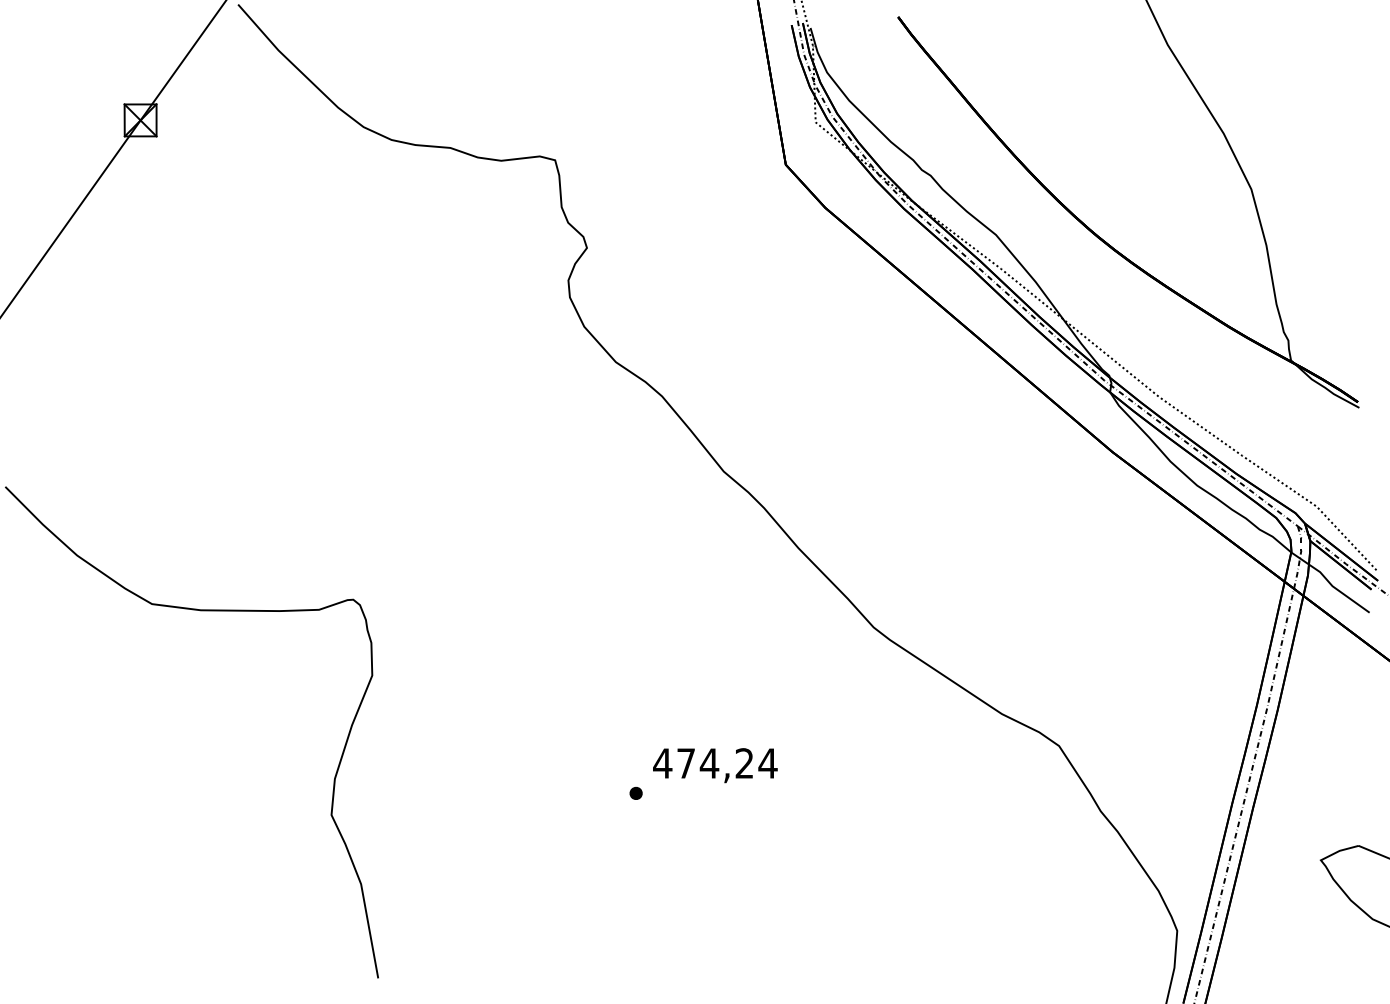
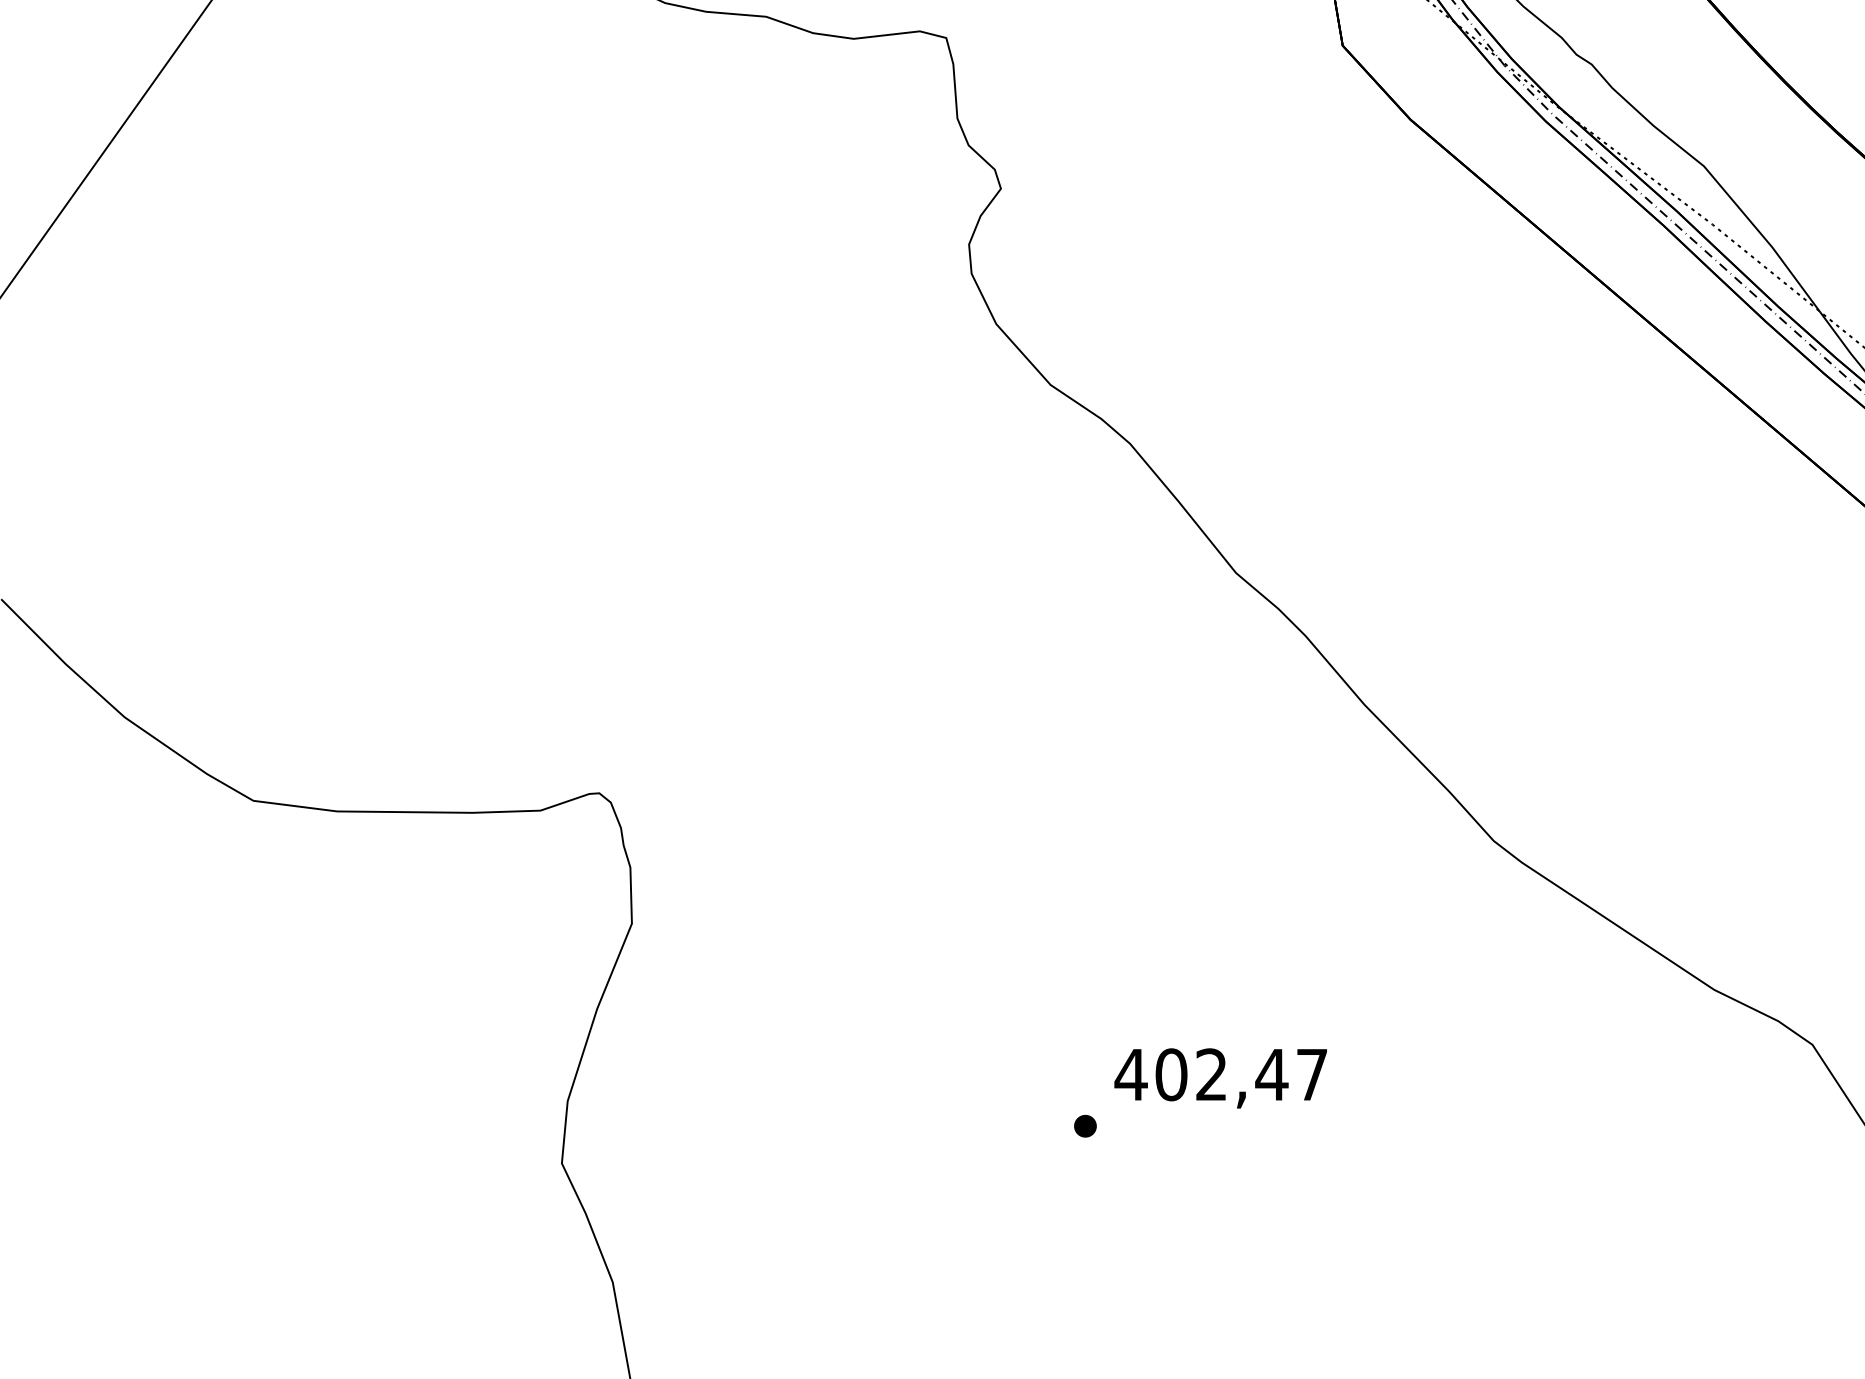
text: (727, 763) -> (1242, 1074), 474,24 -> 402,47

